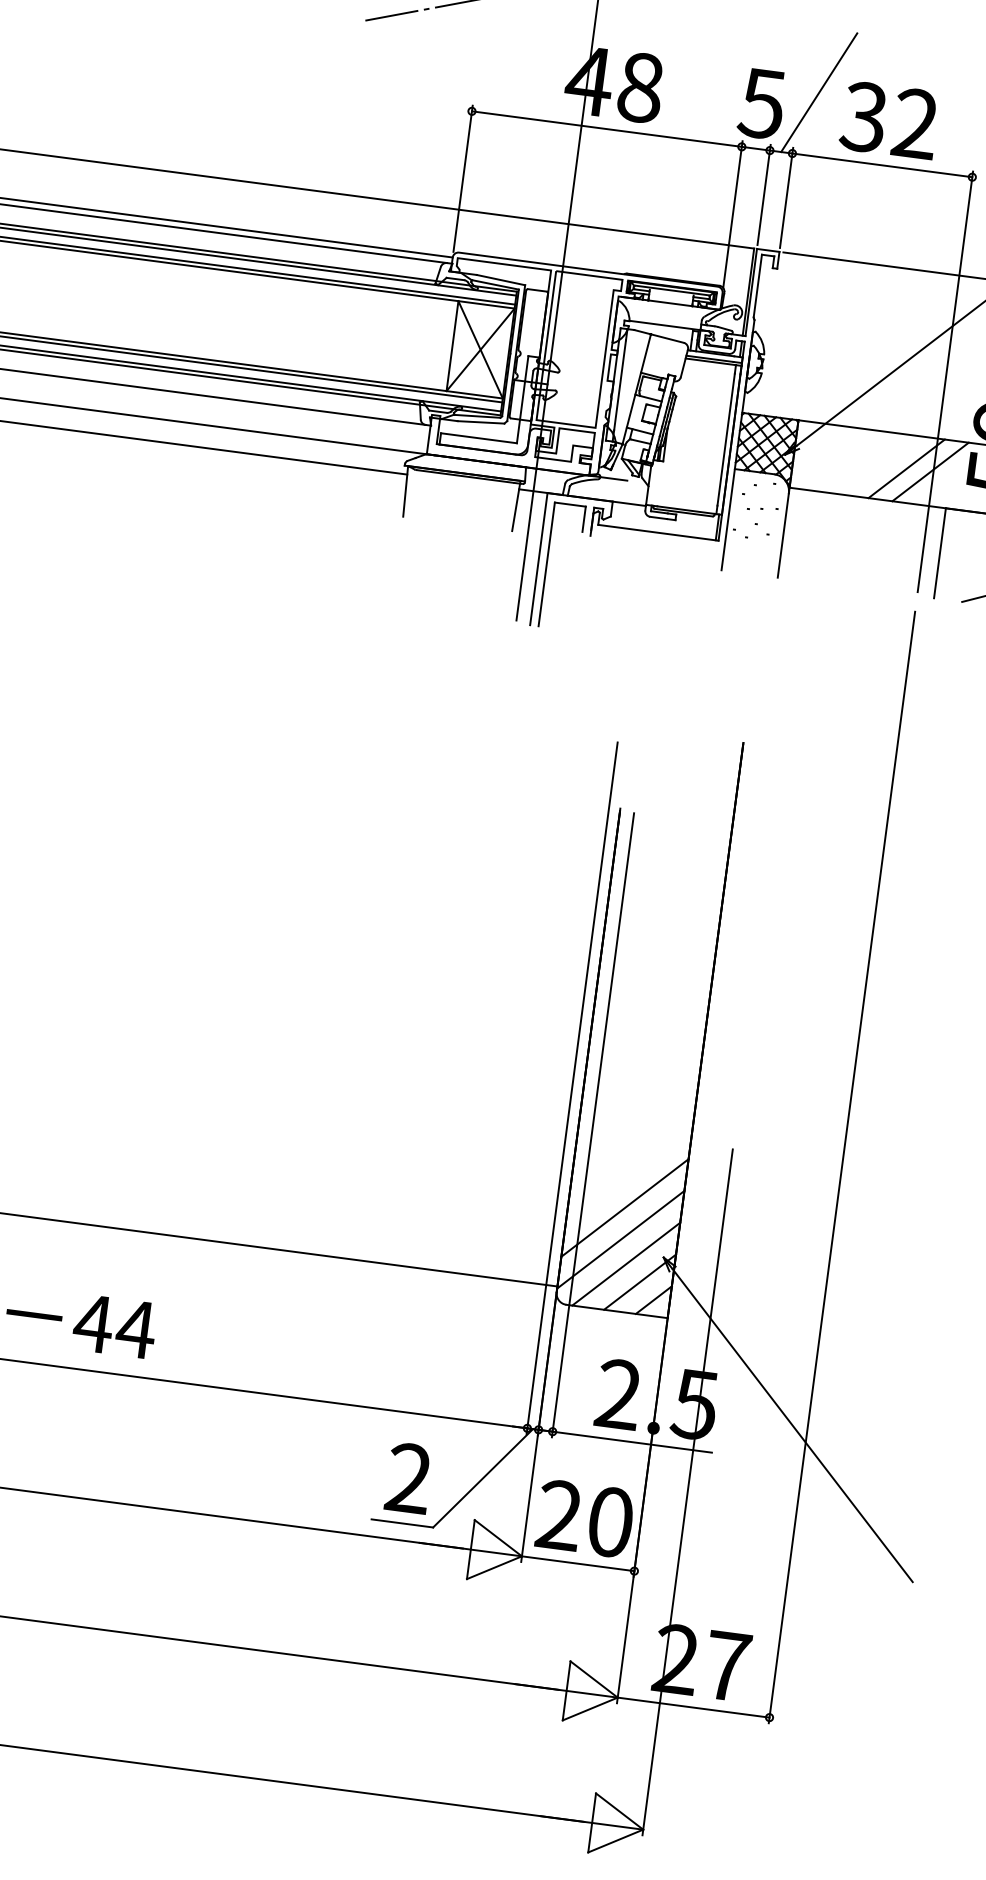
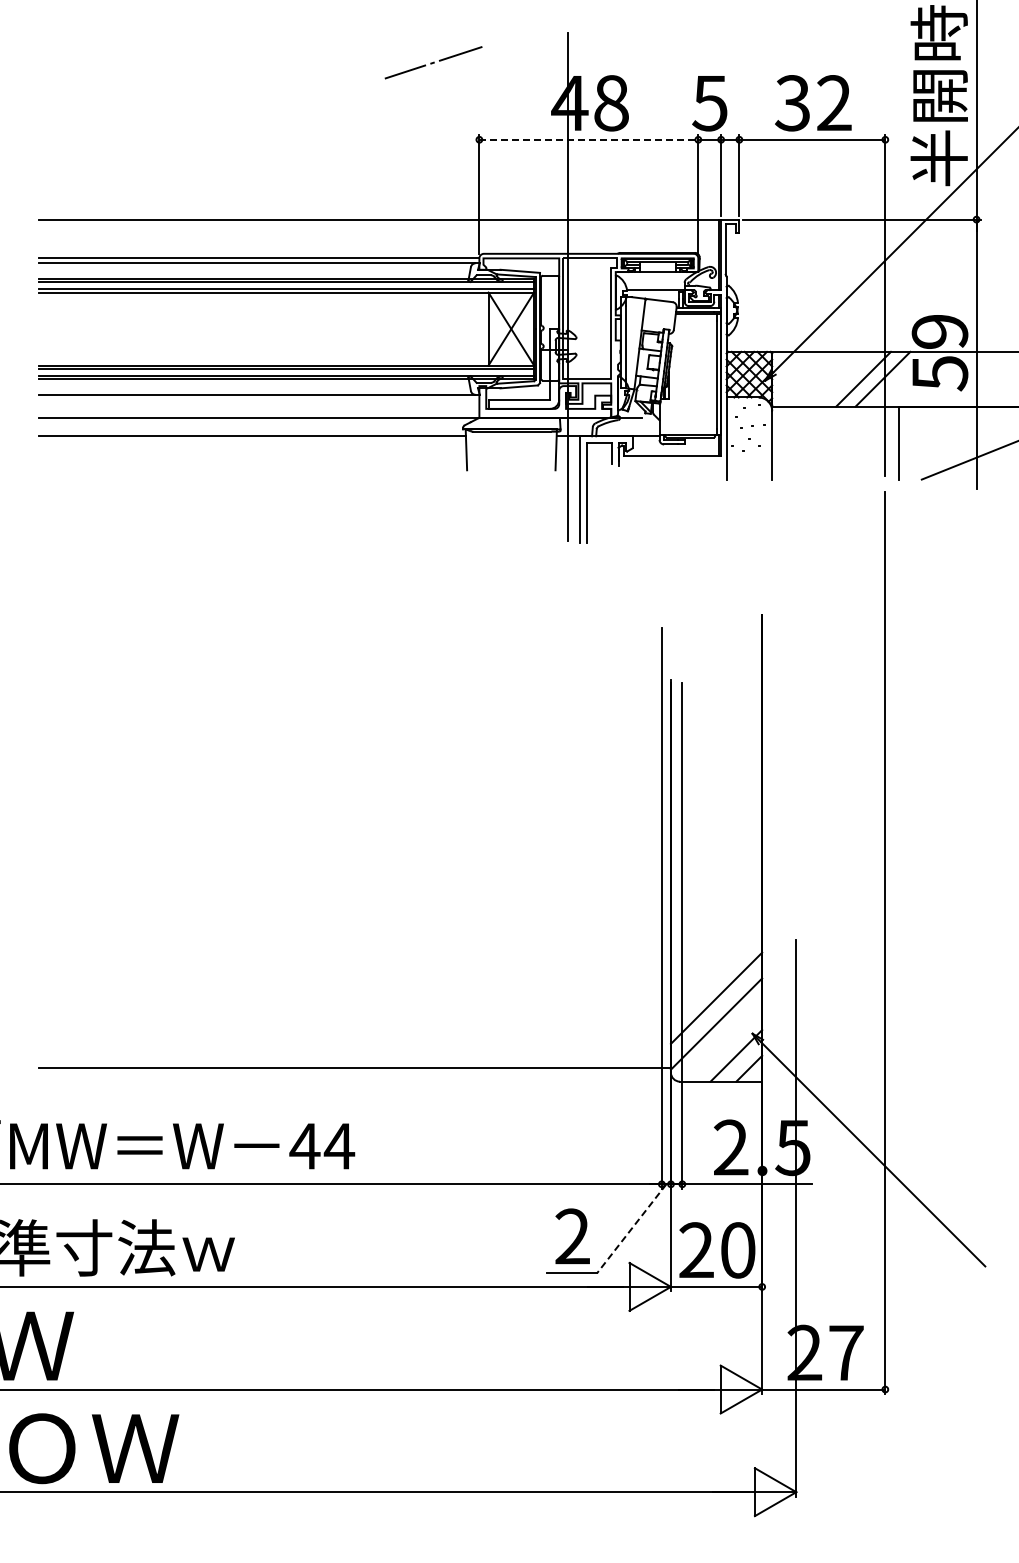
line: (819, 92) -> (754, 88), removed
line: (607, 128) -> (589, 139), solid -> dashed
line: (626, 1263) -> (723, 1042), removed
line: (482, 1479) -> (631, 1229), solid -> dashed

